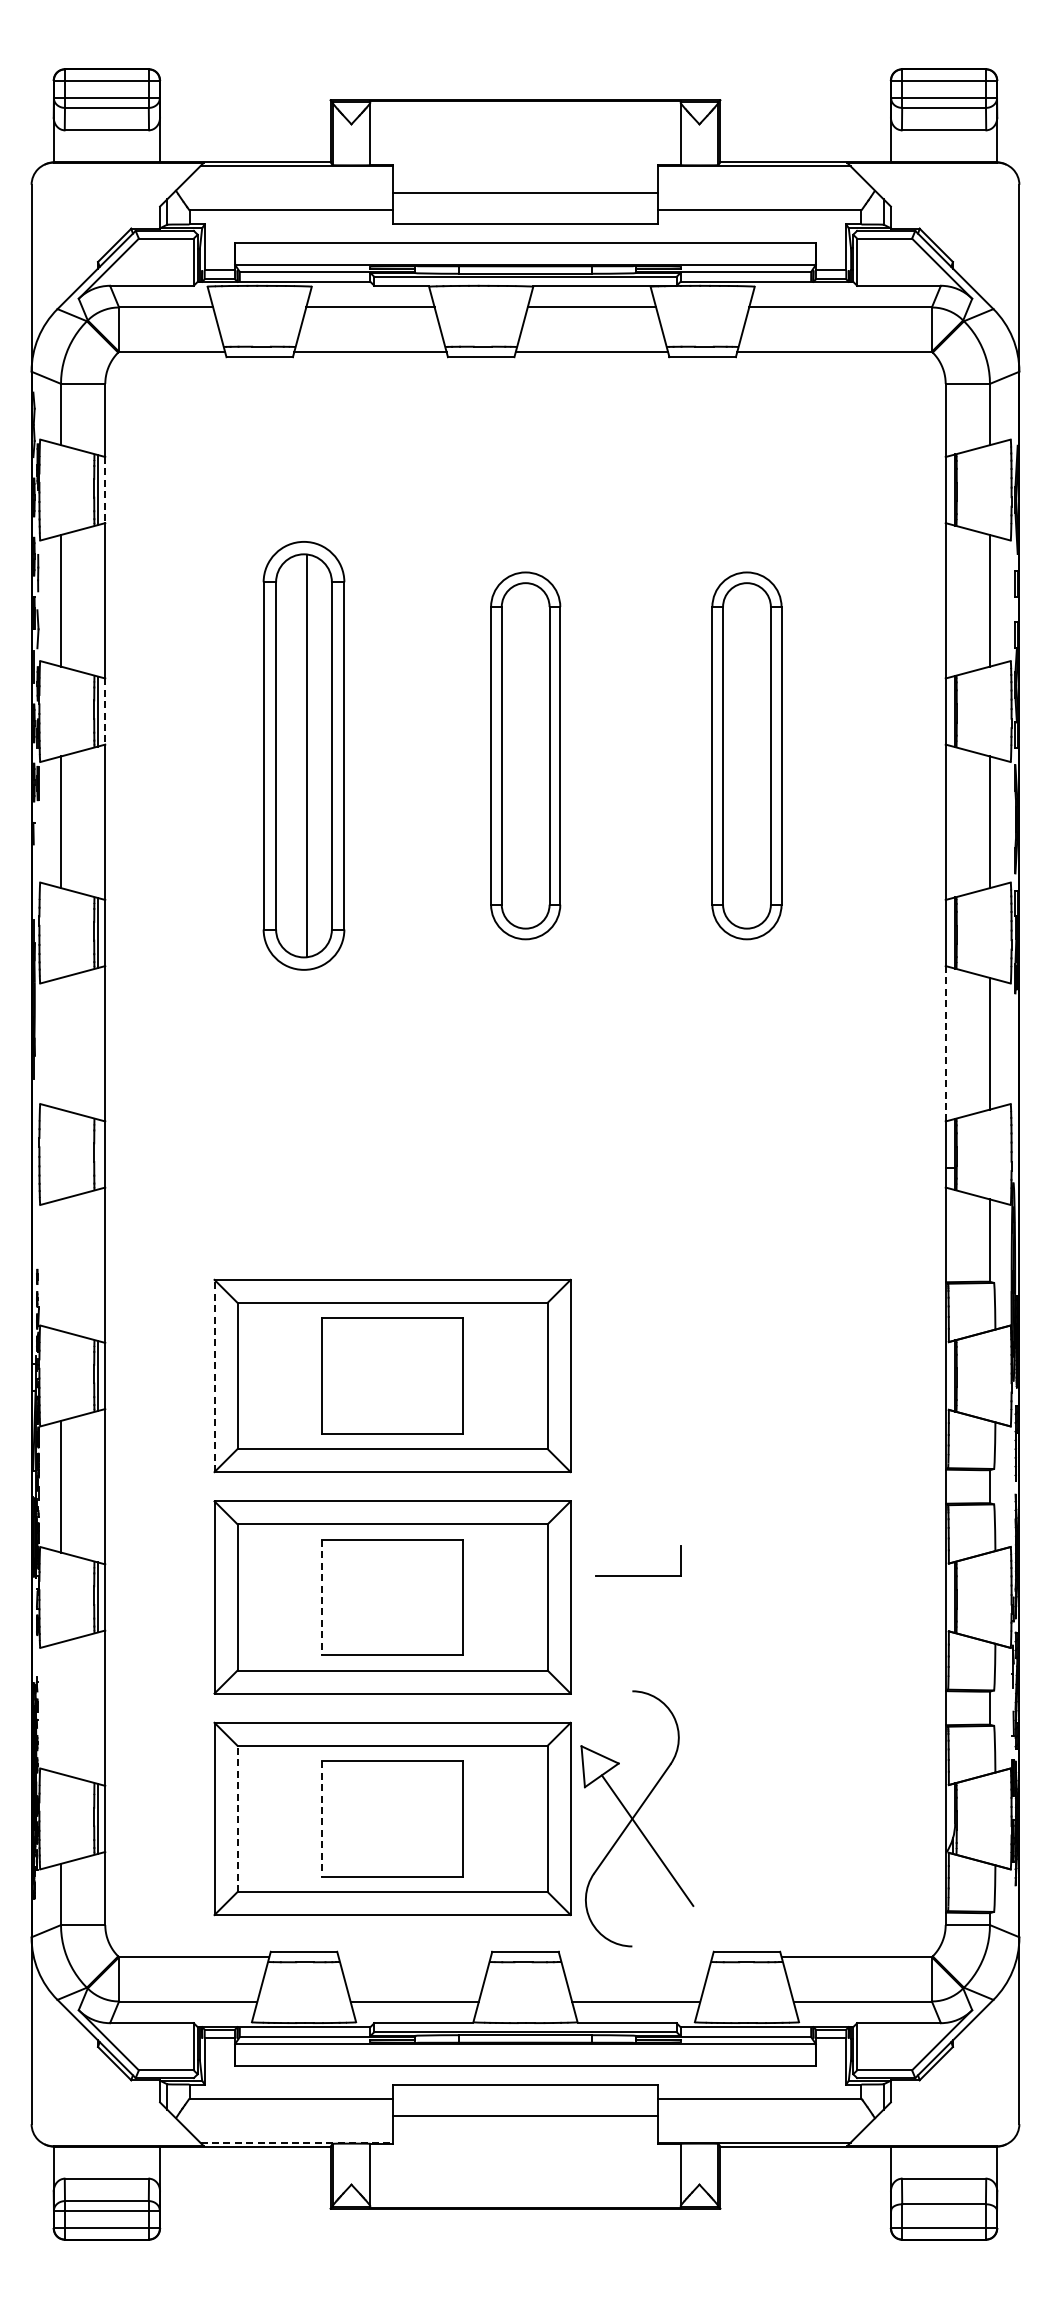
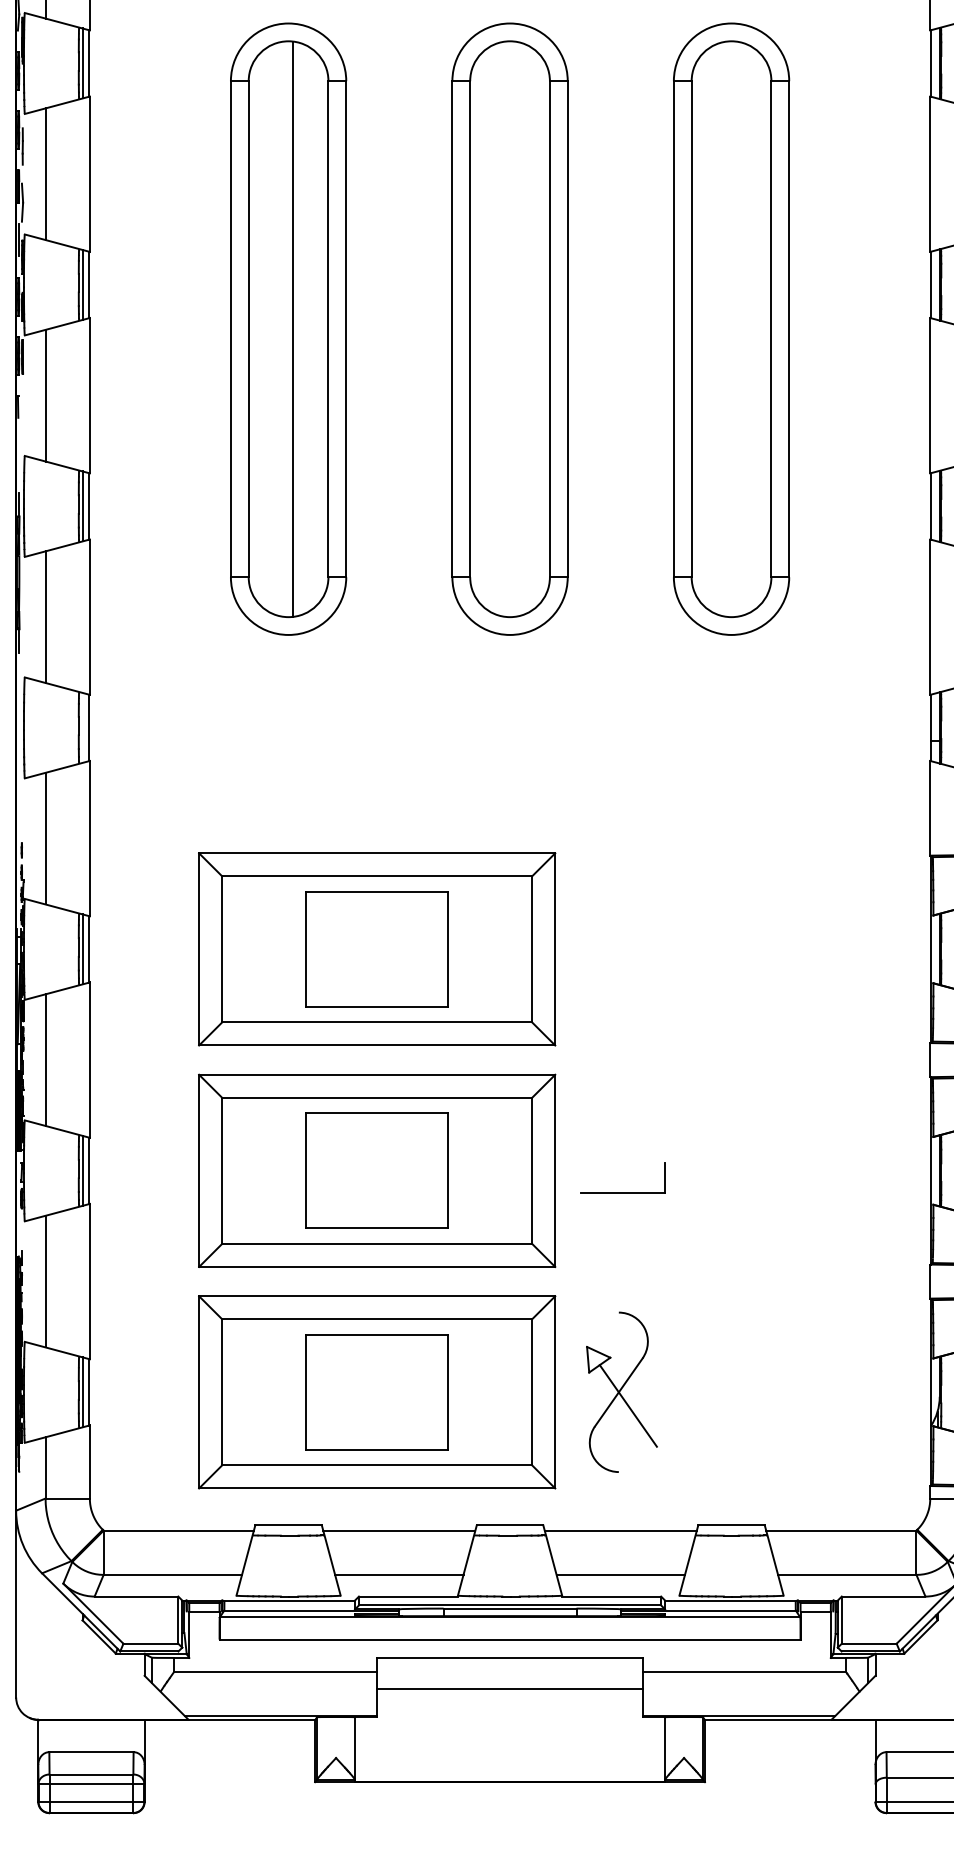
line: (104, 490) -> (89, 63), dashed -> solid
line: (104, 712) -> (89, 285), dashed -> solid
part: (303, 755) -> (288, 328), size x1.43
part: (525, 755) -> (510, 328), size x1.67
part: (746, 755) -> (731, 328), size x1.67
line: (61, 1043) -> (46, 616), added
line: (945, 1043) -> (930, 616), dashed -> solid
line: (61, 1265) -> (46, 838), added
line: (214, 1375) -> (199, 948), dashed -> solid
part: (638, 1575) -> (623, 1192), moved
line: (321, 1597) -> (306, 1170), dashed -> solid
line: (61, 1708) -> (46, 1281), added
line: (237, 1818) -> (222, 1391), dashed -> solid
line: (321, 1818) -> (306, 1391), dashed -> solid
part: (637, 1818) -> (622, 1391), size x0.62
line: (414, 1957) -> (399, 1530), added
line: (636, 1957) -> (621, 1530), added
line: (297, 2142) -> (282, 1715), dashed -> solid

